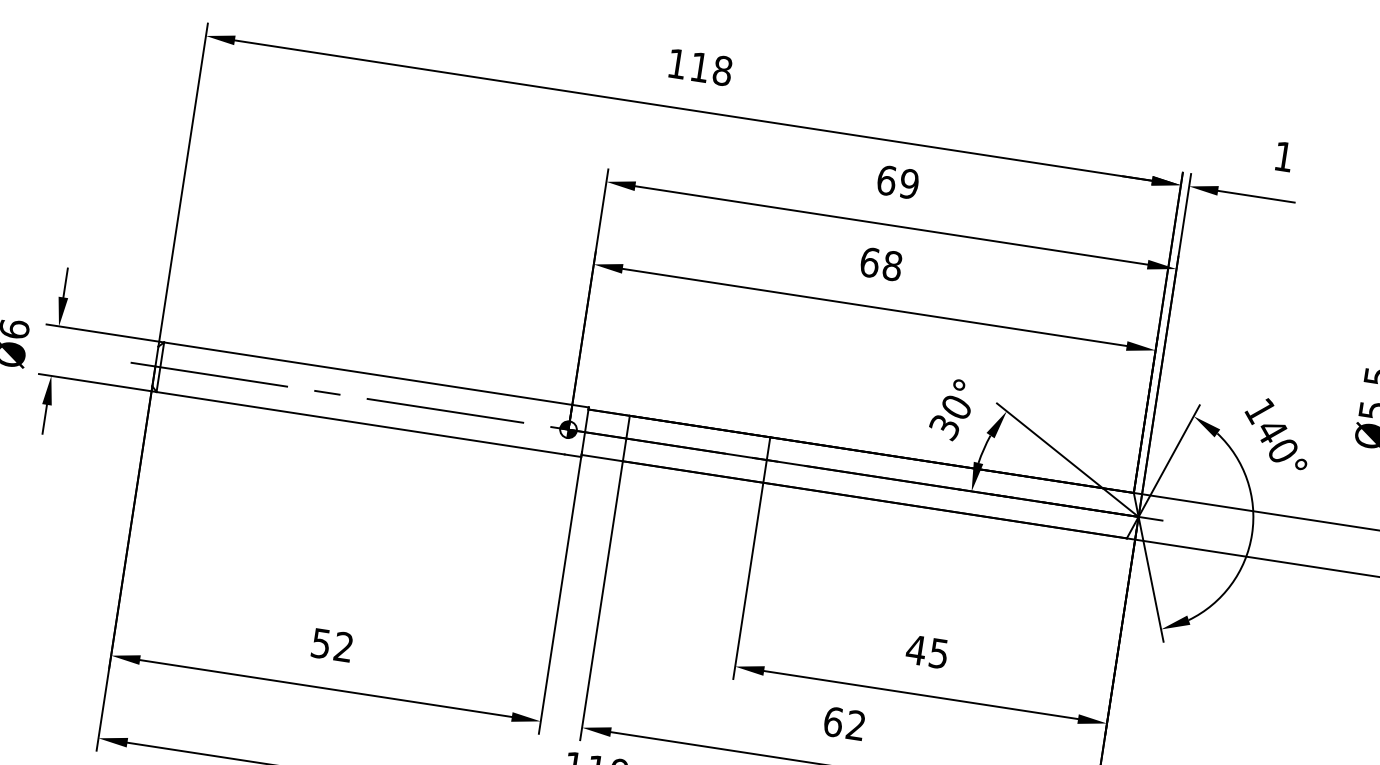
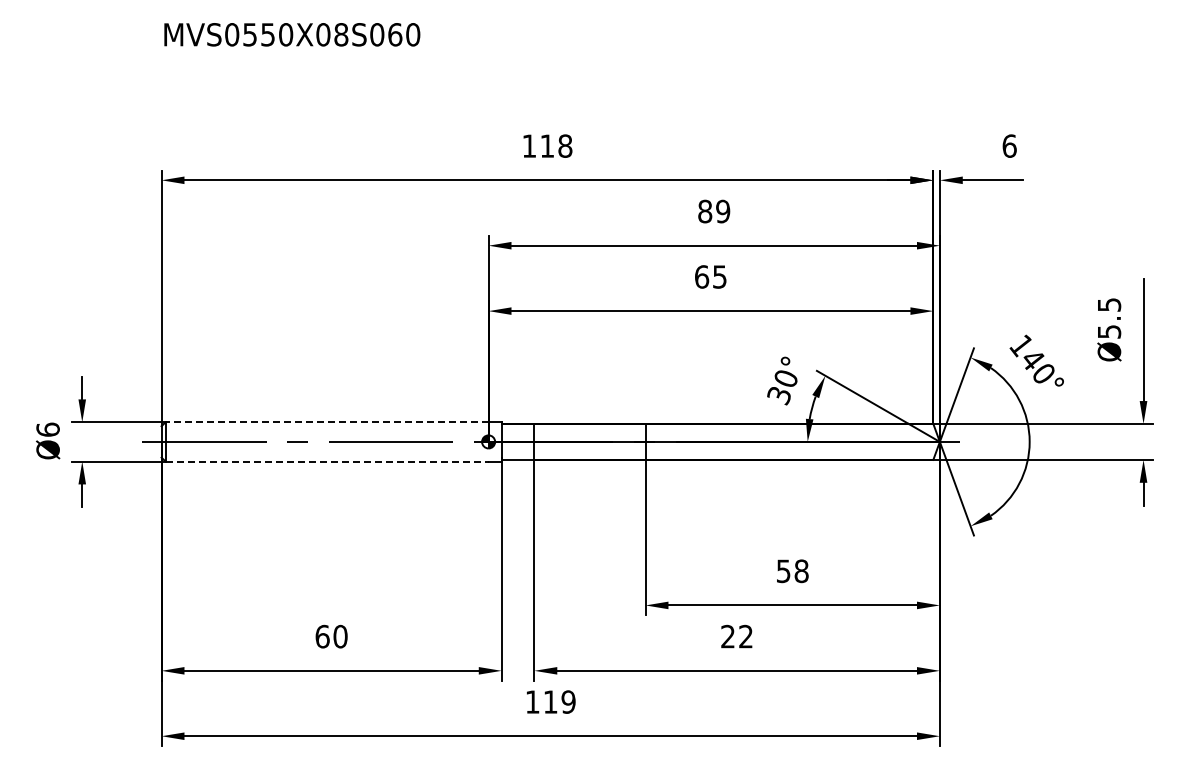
text: (1283, 155) -> (1009, 145), 1 -> 6
text: (887, 180) -> (705, 211), 69 -> 89
text: (892, 265) -> (719, 276), 68 -> 65
line: (368, 374) -> (327, 422), solid -> dashed
line: (361, 423) -> (327, 461), solid -> dashed
text: (332, 645) -> (331, 636), 52 -> 60
text: (927, 652) -> (792, 571), 45 -> 58
text: (833, 721) -> (728, 636), 62 -> 22

